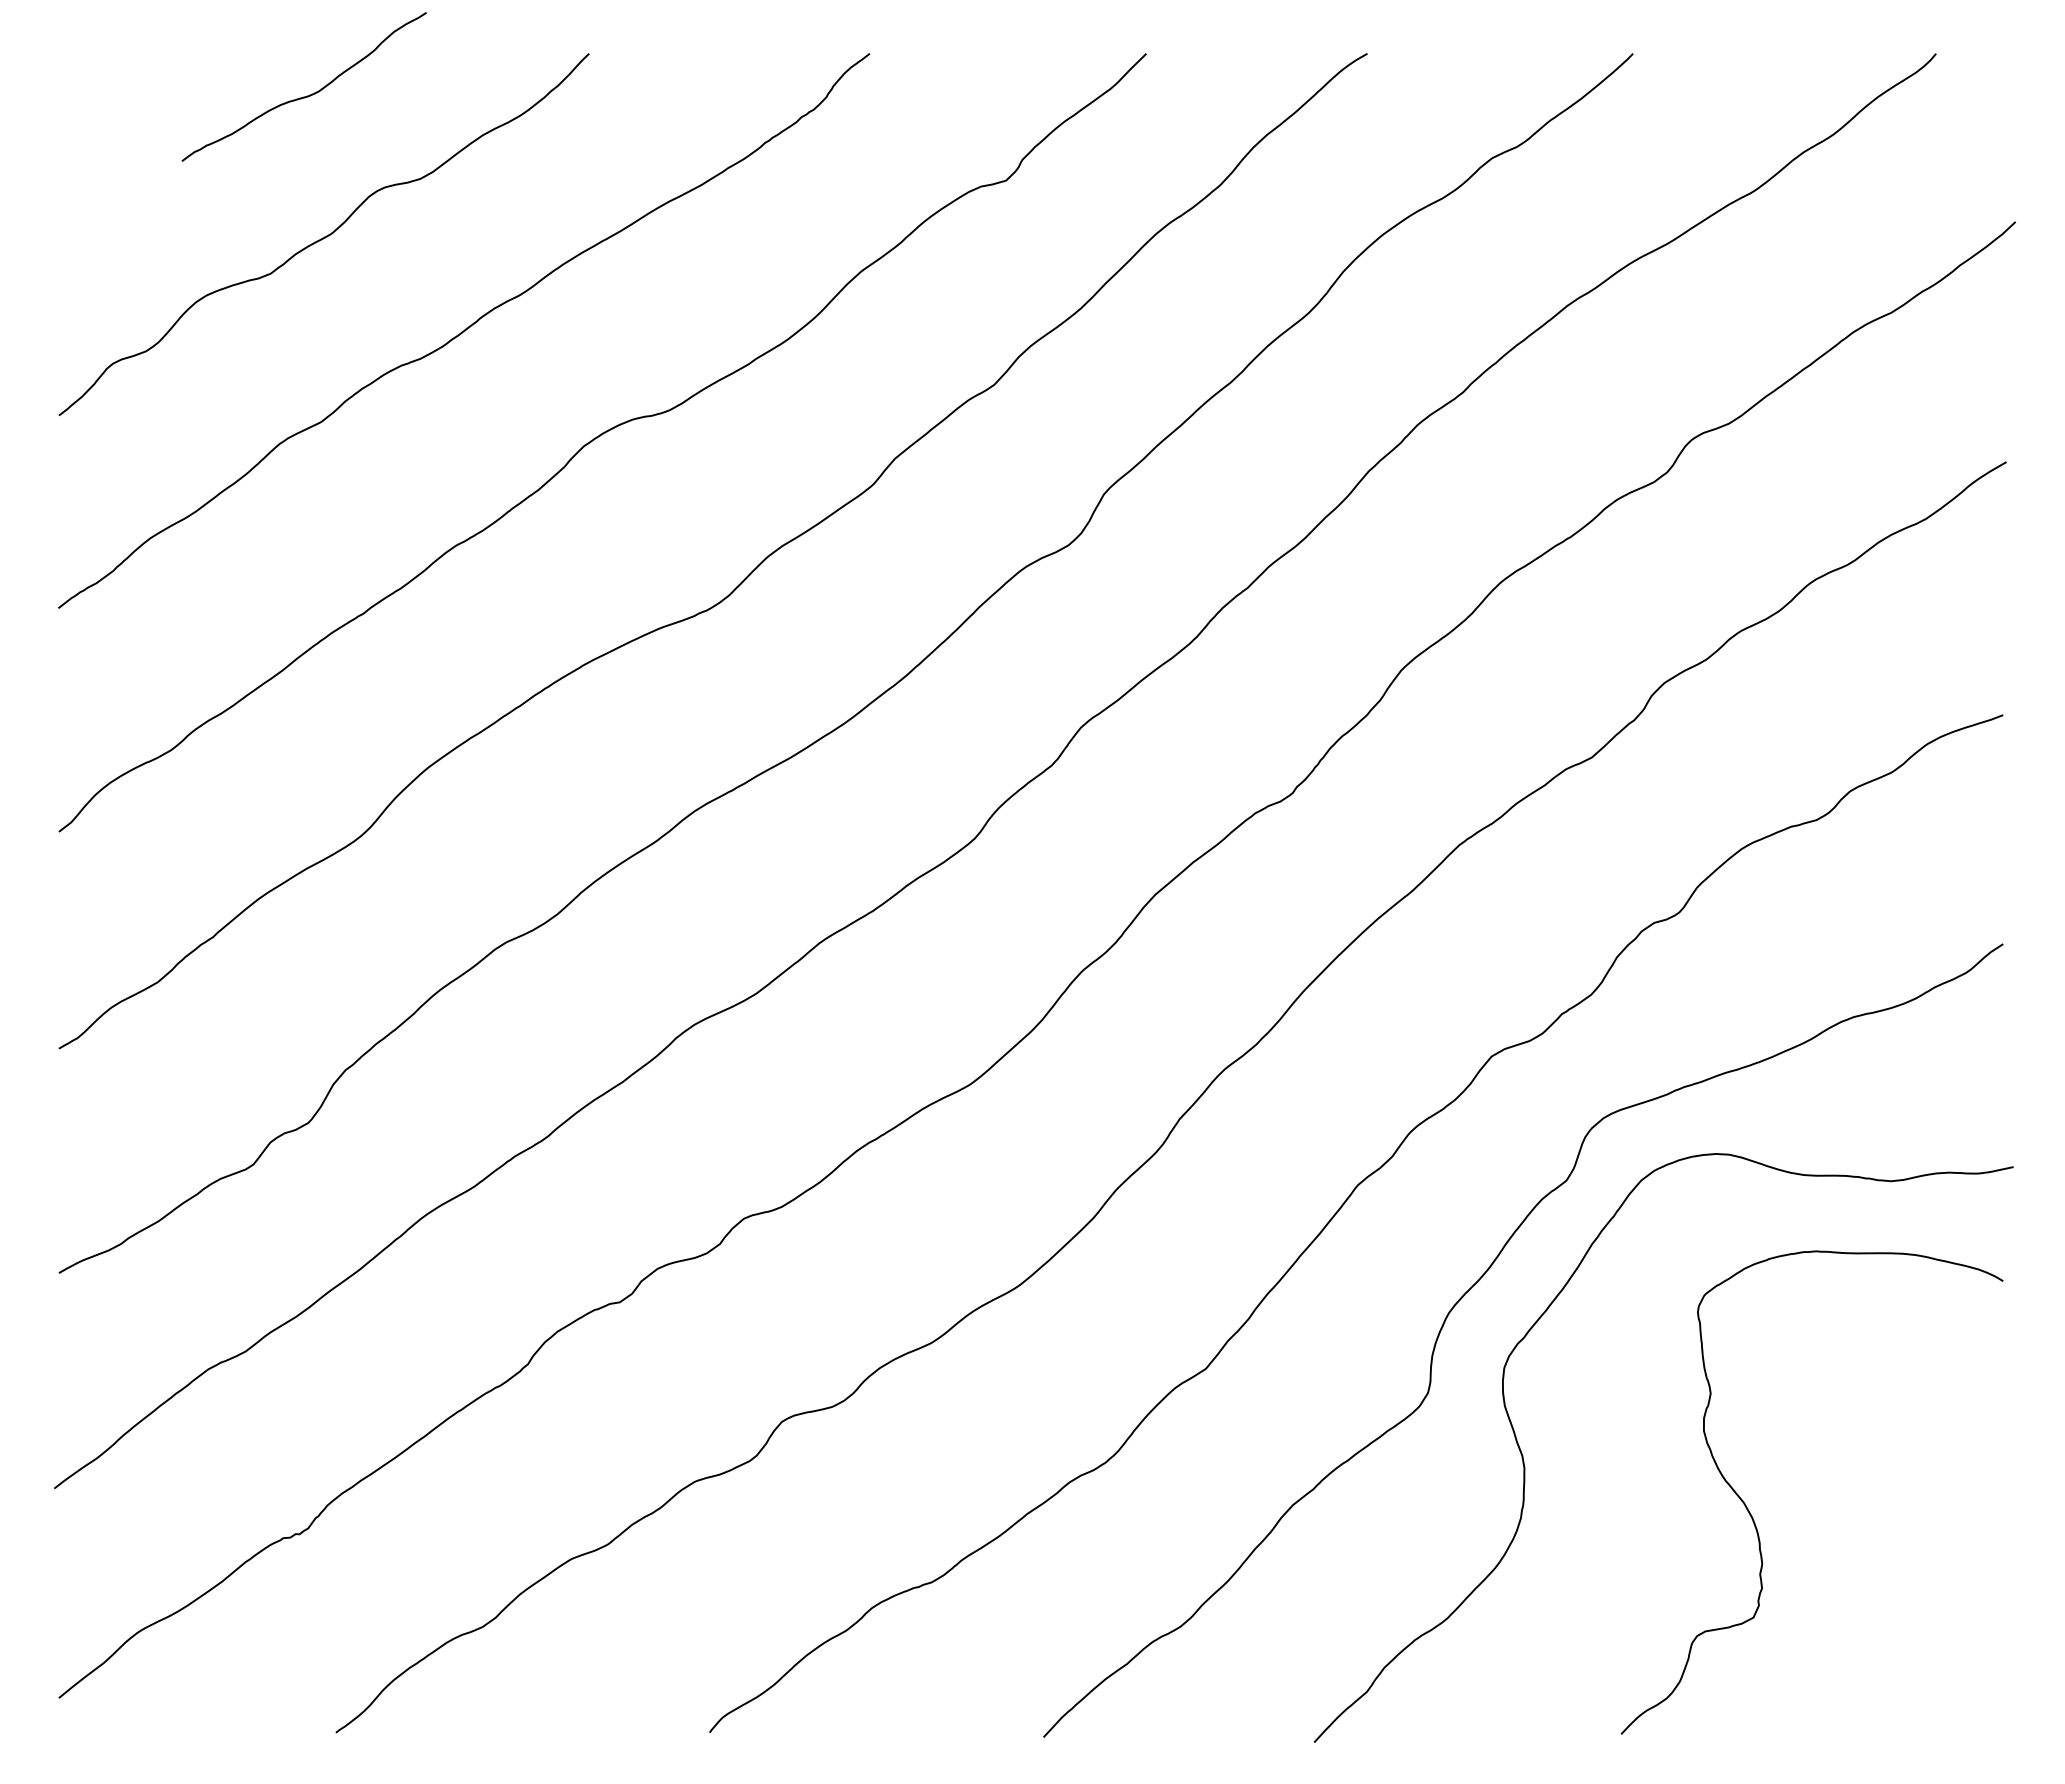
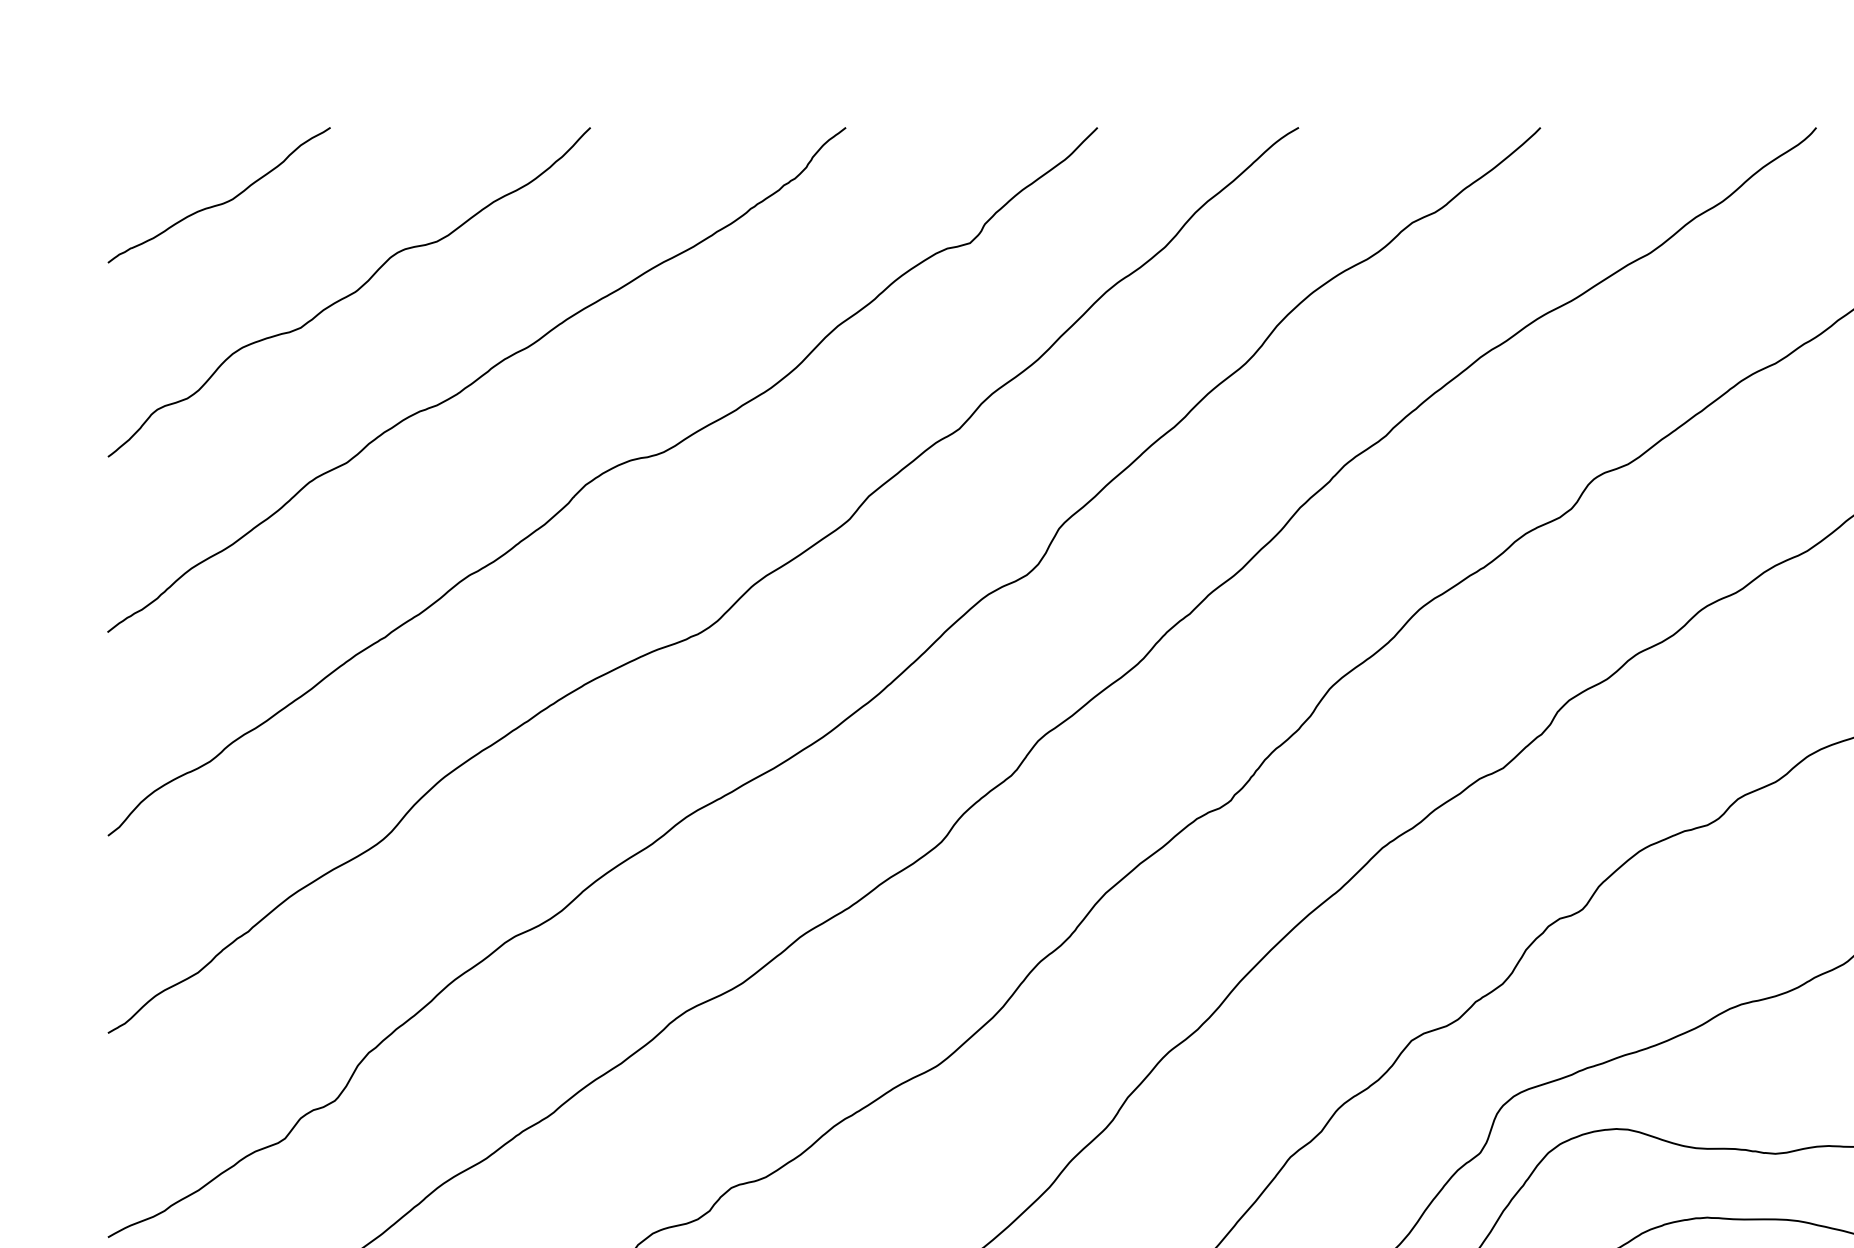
curve: (306, 95) -> (221, 203), moved

